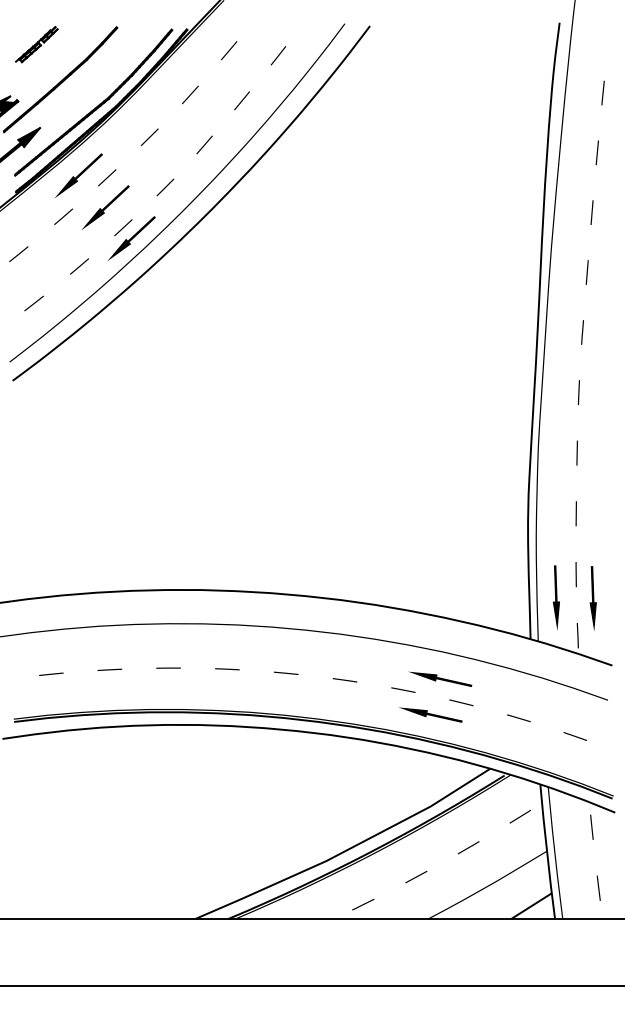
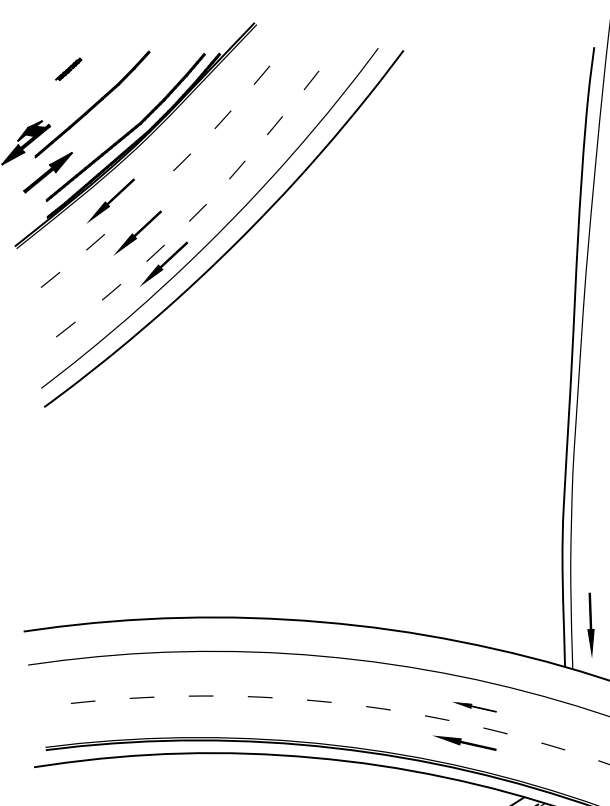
part: (36, 44) -> (68, 69), size x0.6
line: (107, 177) -> (139, 202), removed
part: (440, 678) -> (474, 706), size x0.7

